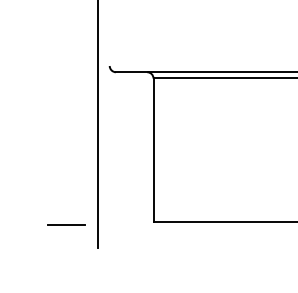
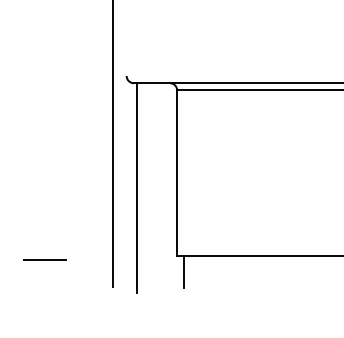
line: (118, 162) -> (136, 187), added
line: (66, 224) -> (45, 259), moved
line: (159, 235) -> (184, 271), added

